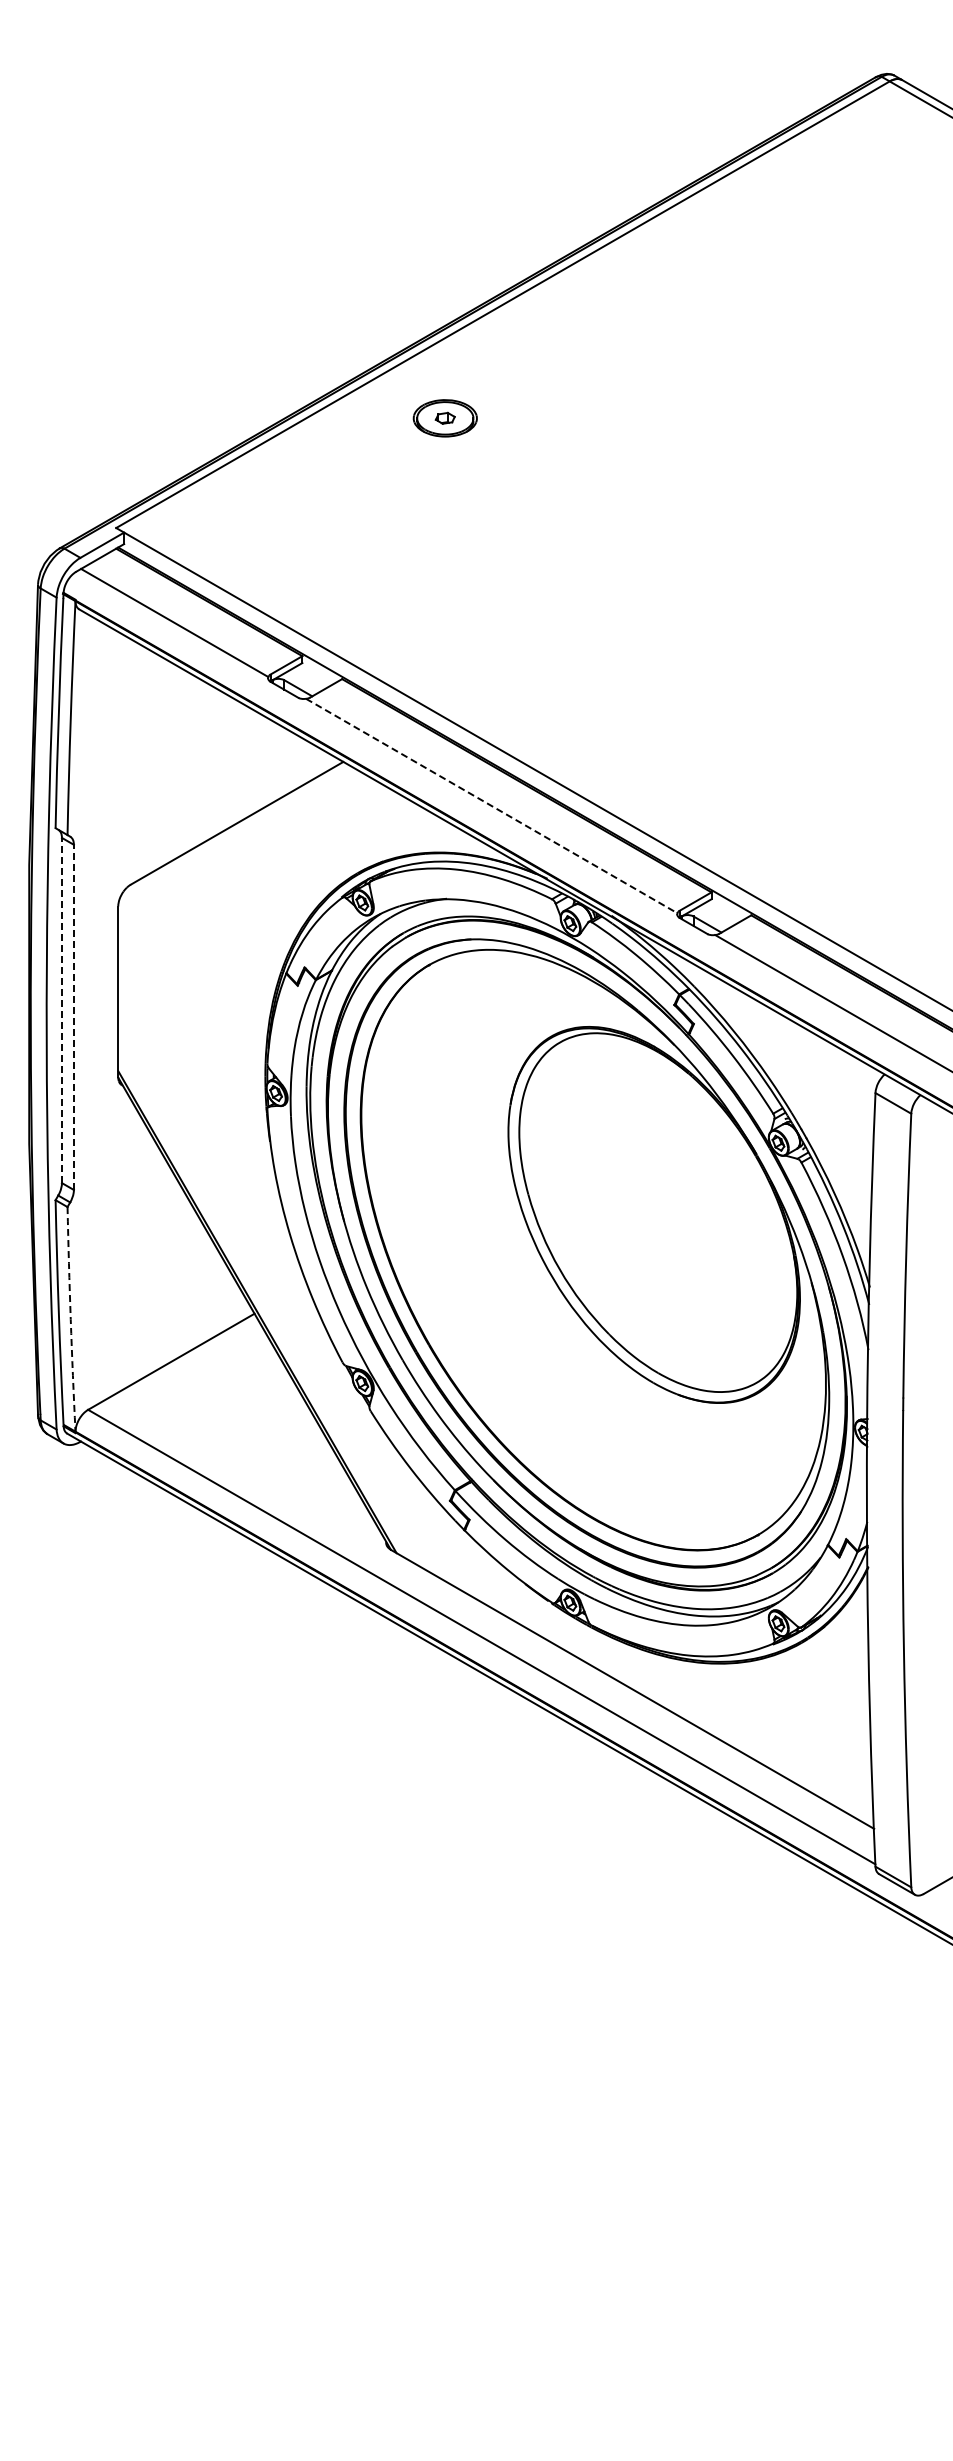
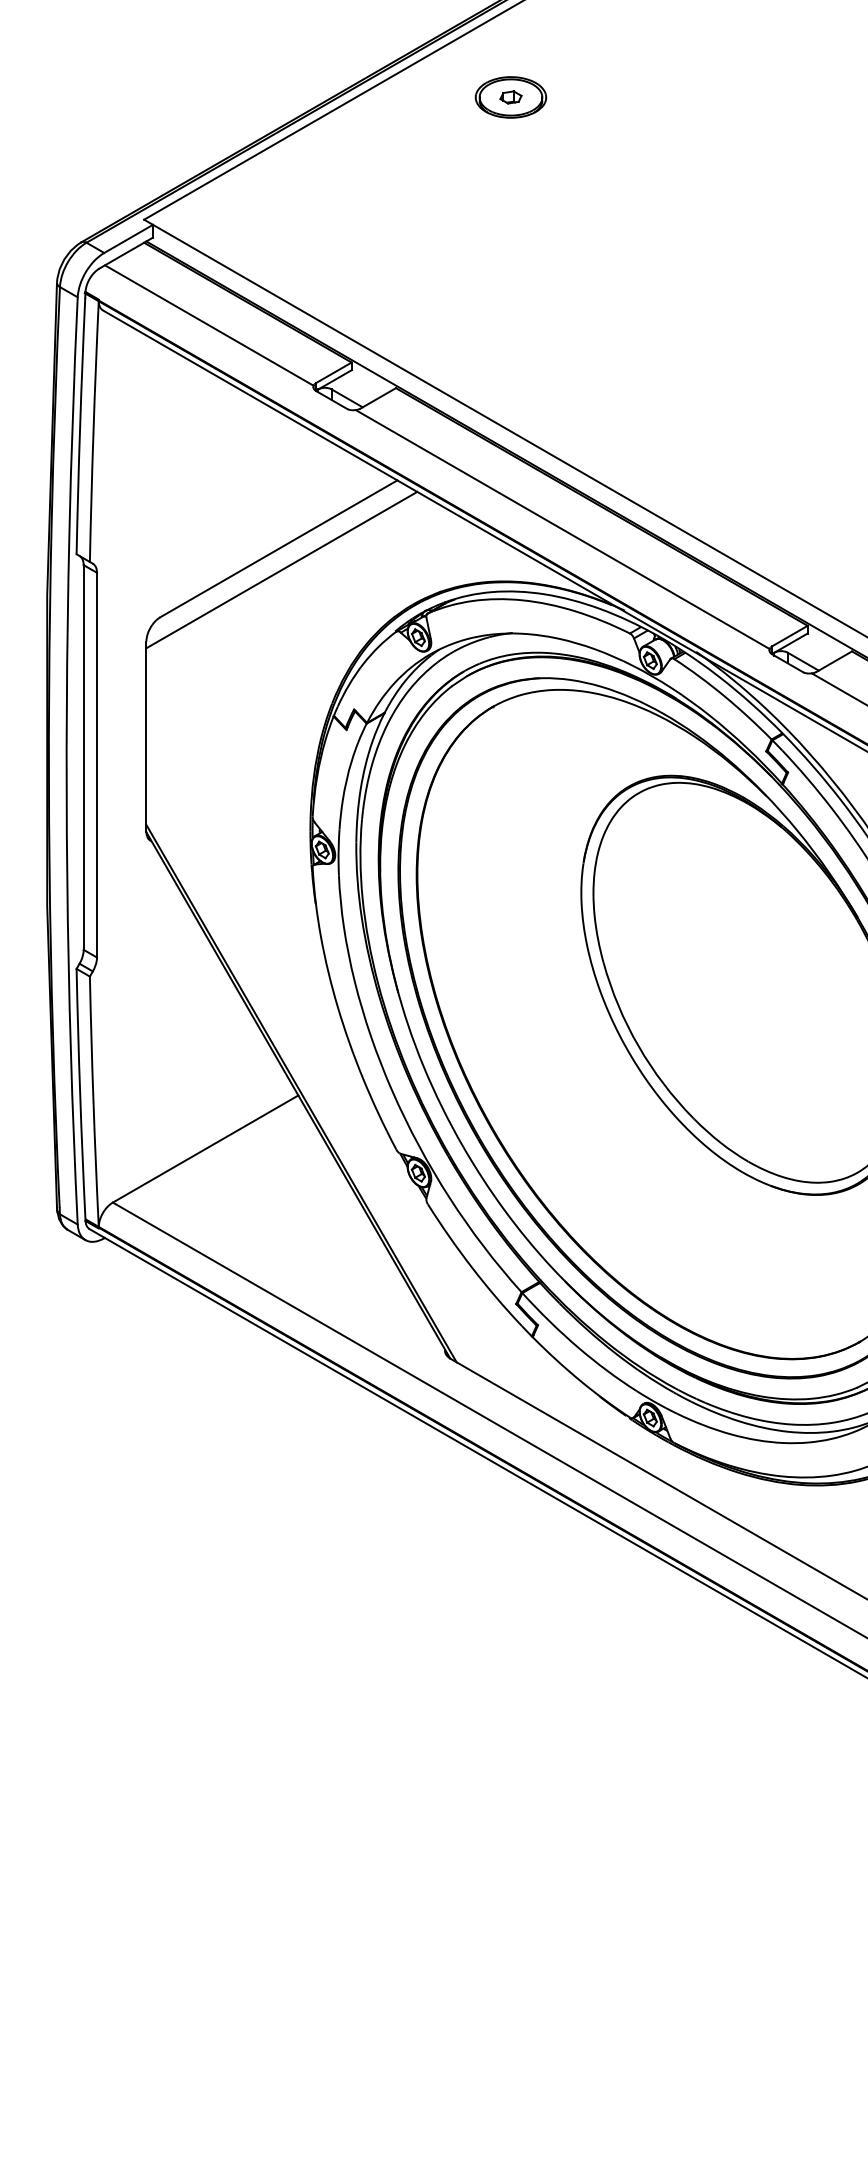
line: (492, 806) -> (563, 530), dashed -> solid
line: (239, 842) -> (281, 570), added
line: (61, 1010) -> (83, 757), dashed -> solid
line: (73, 1017) -> (96, 765), dashed -> solid
arc: (70, 1319) -> (93, 1101), dashed -> solid

